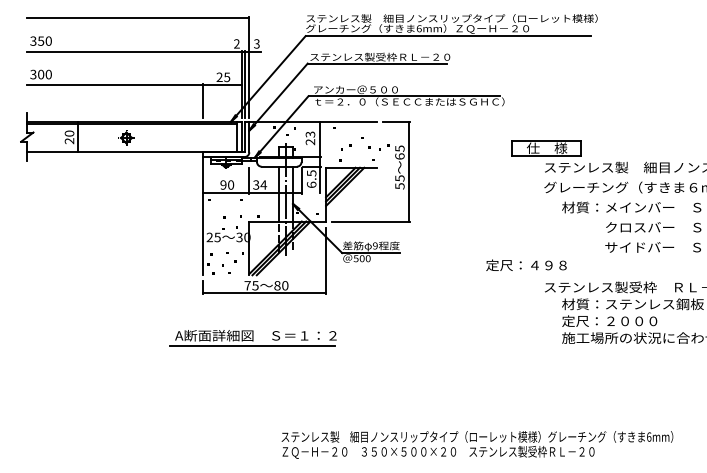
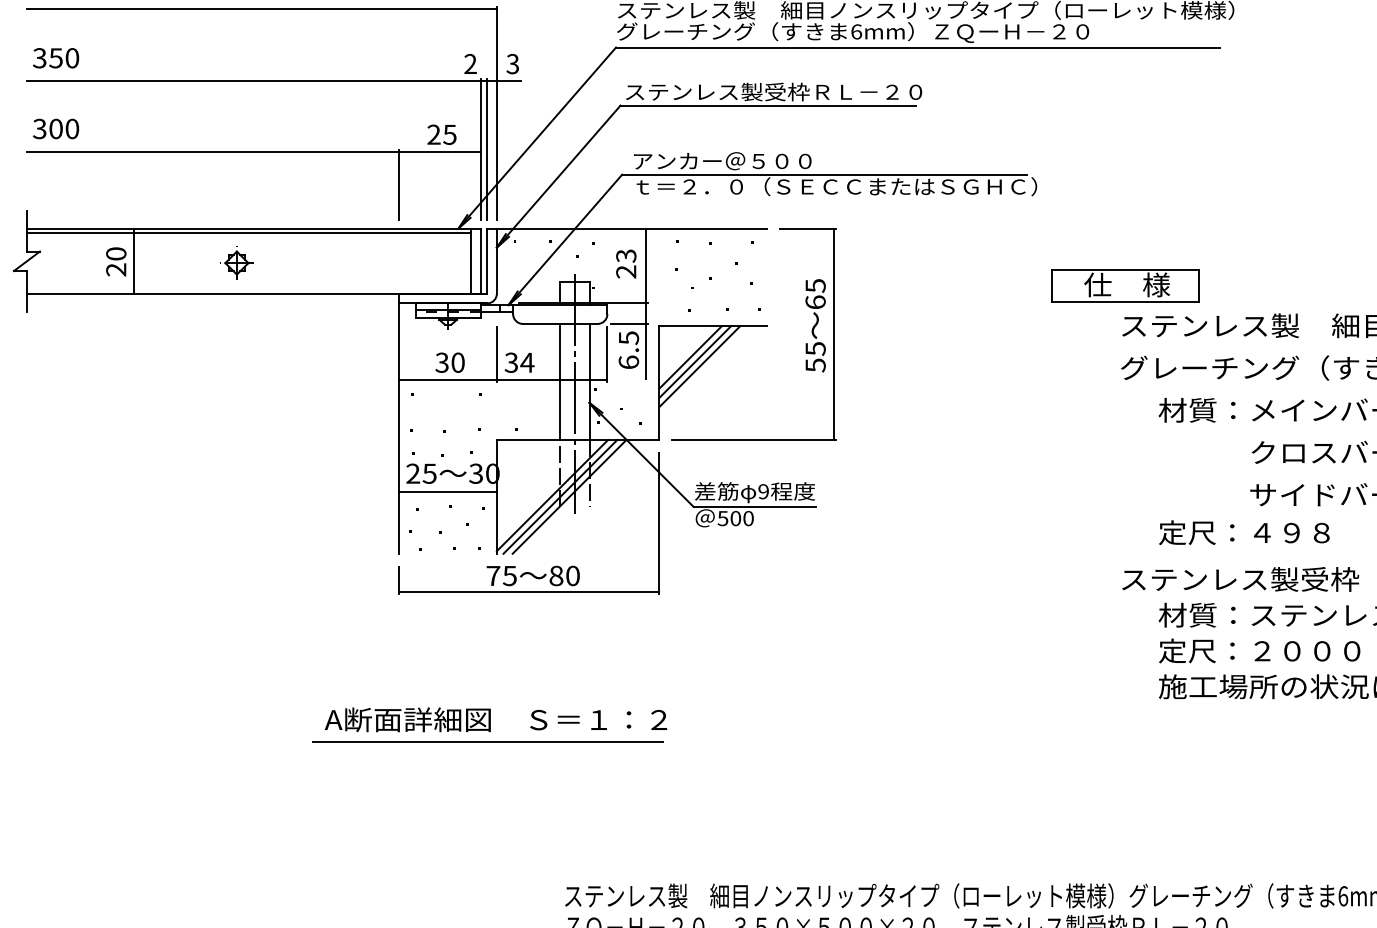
part: (384, 147) -> (782, 283), removed
text: (223, 184) -> (442, 361), 90 -> 30
line: (226, 246) -> (448, 492), added
text: (526, 264) -> (1244, 530), moved
part: (252, 338) -> (488, 725), moved

